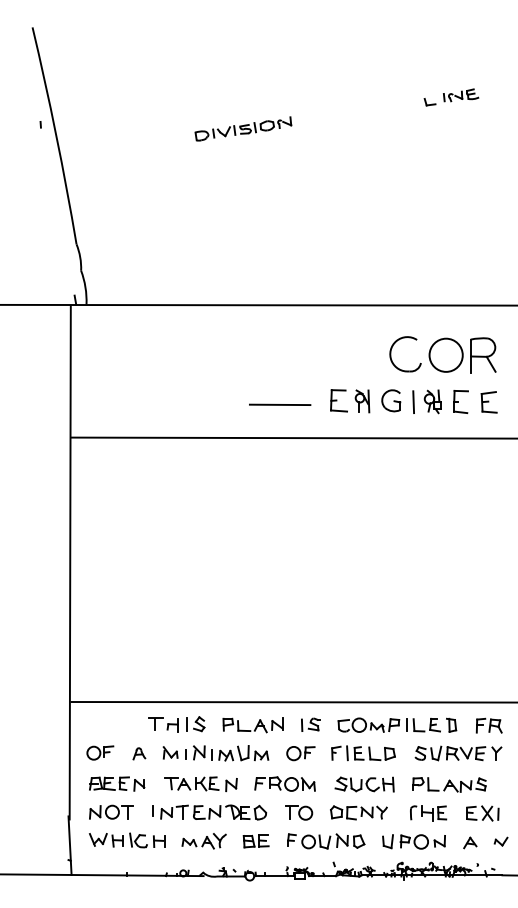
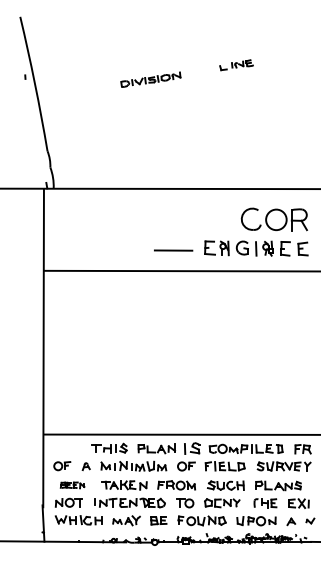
part: (451, 97) -> (236, 65), moved
part: (310, 724) -> (192, 448), size x1.4
part: (116, 784) -> (72, 485), size x0.7

